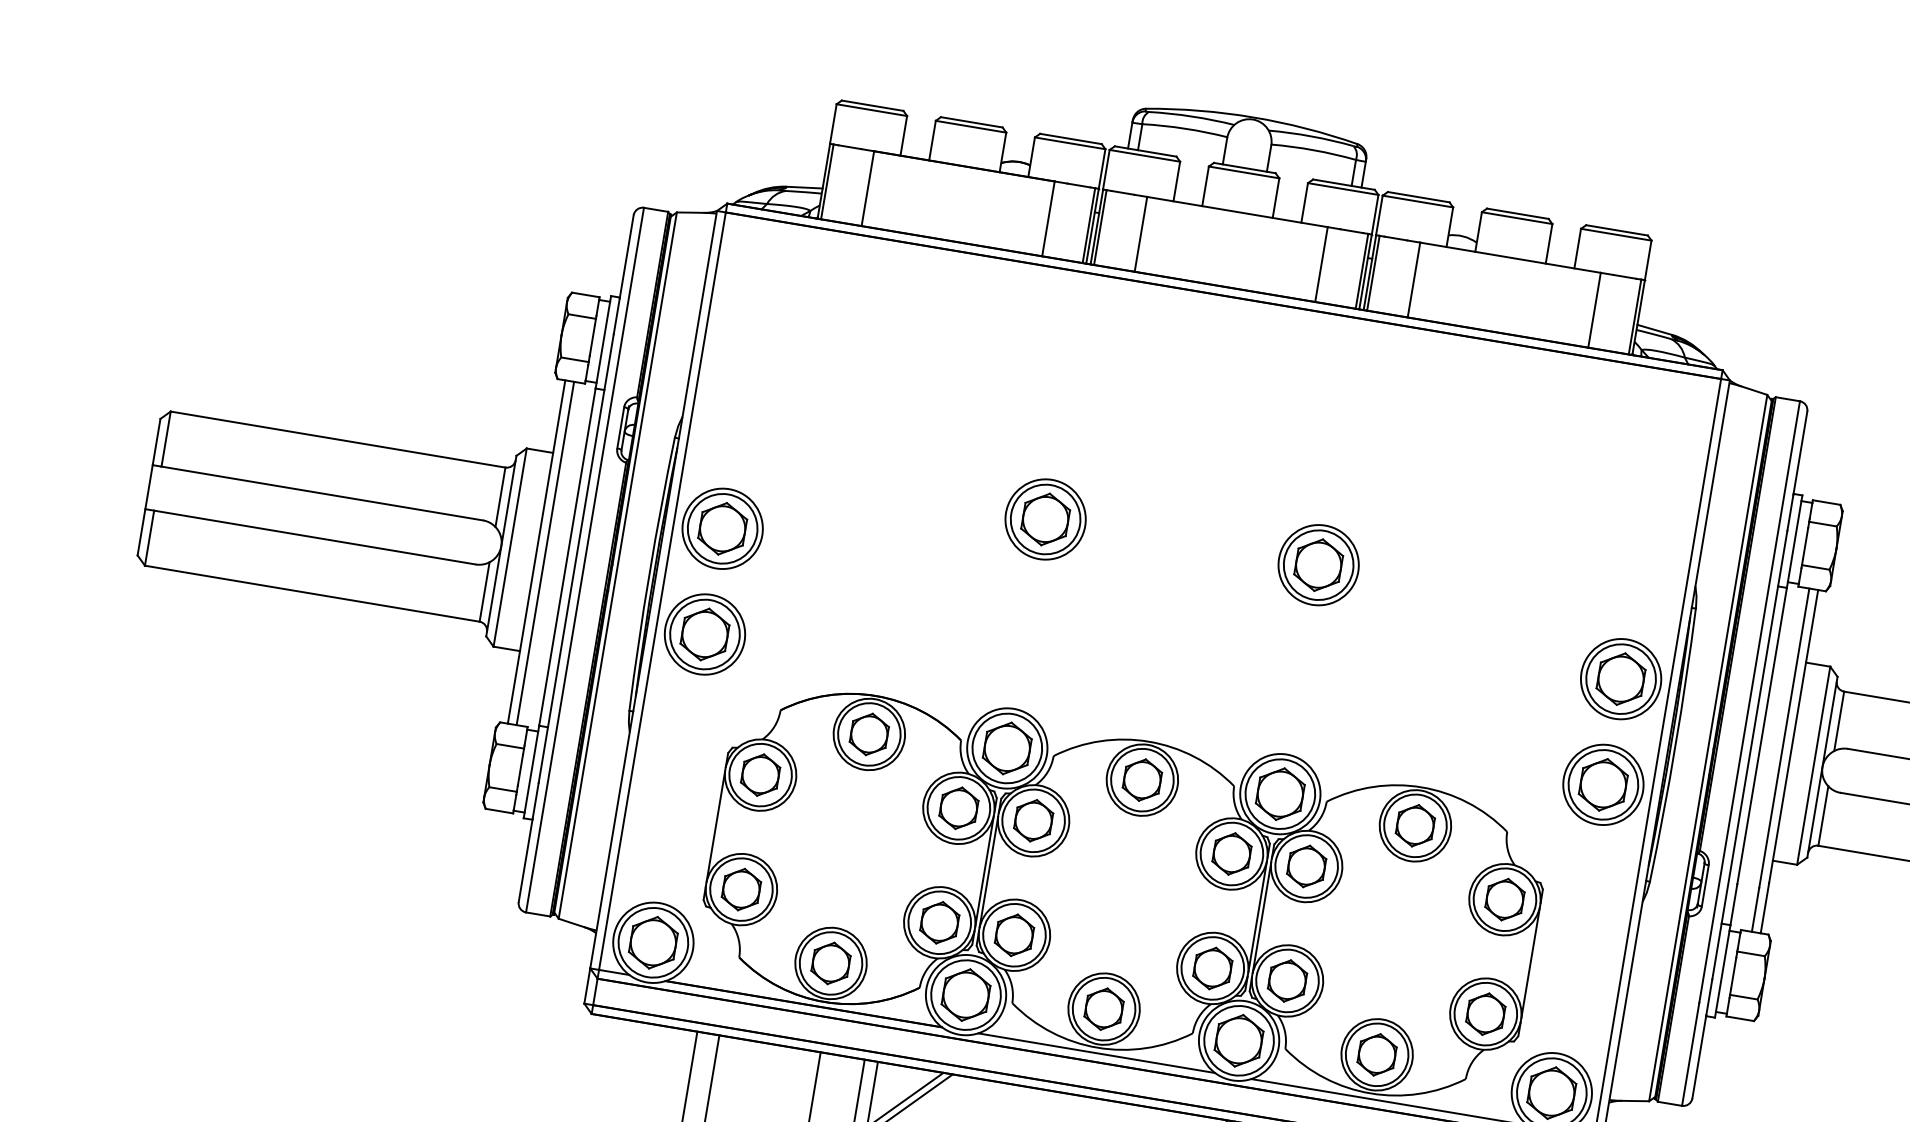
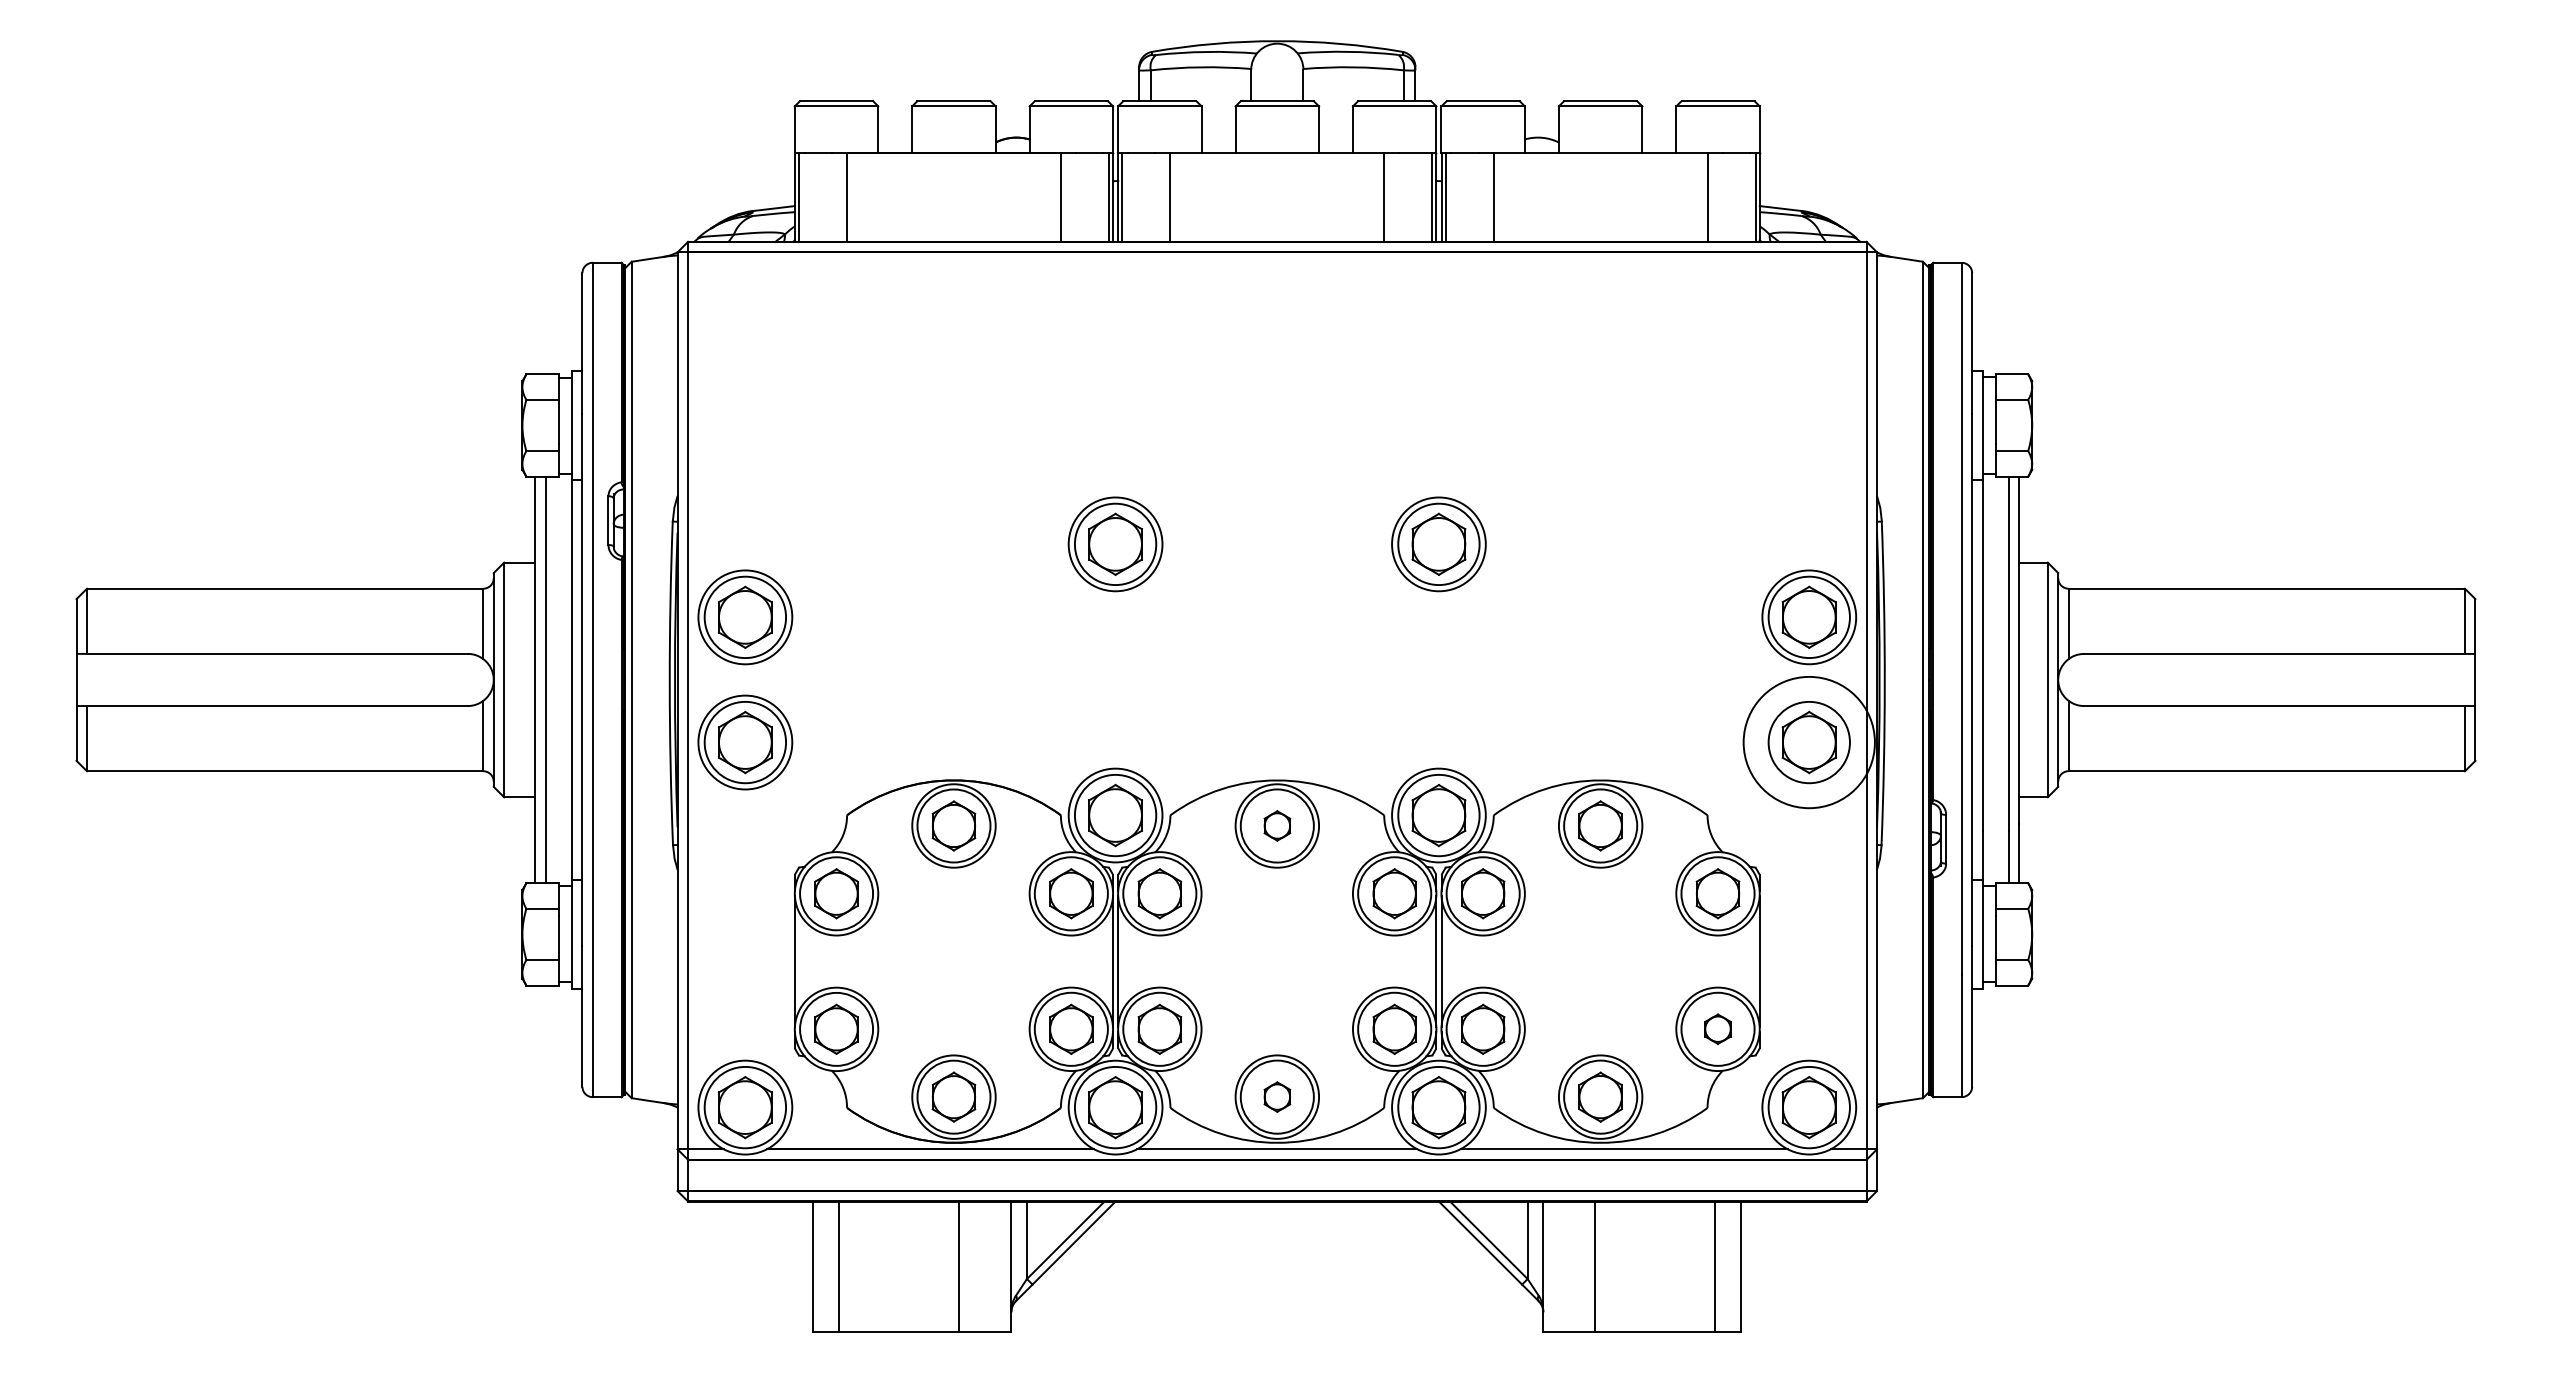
part: (1142, 779) -> (1277, 825), size x0.6
circle: (1603, 784) -> (1809, 742), size x1.4
part: (1104, 1008) -> (1277, 1096), size x0.6
part: (1485, 1013) -> (1717, 1028), size x0.6

